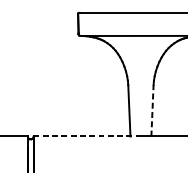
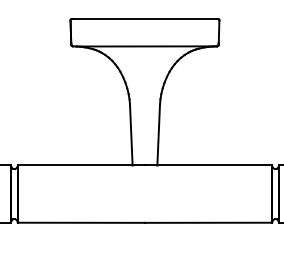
line: (152, 111) -> (158, 135), dashed -> solid
line: (87, 136) -> (81, 165), dashed -> solid

